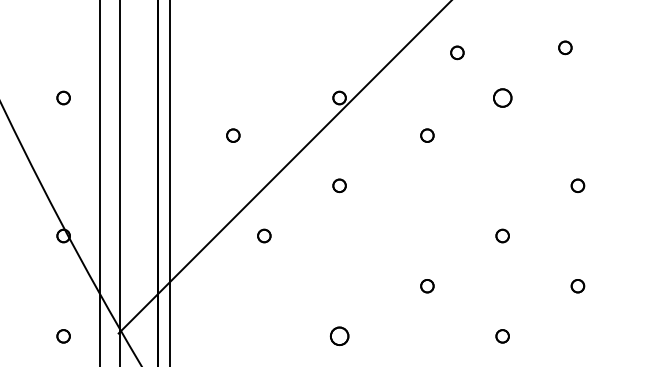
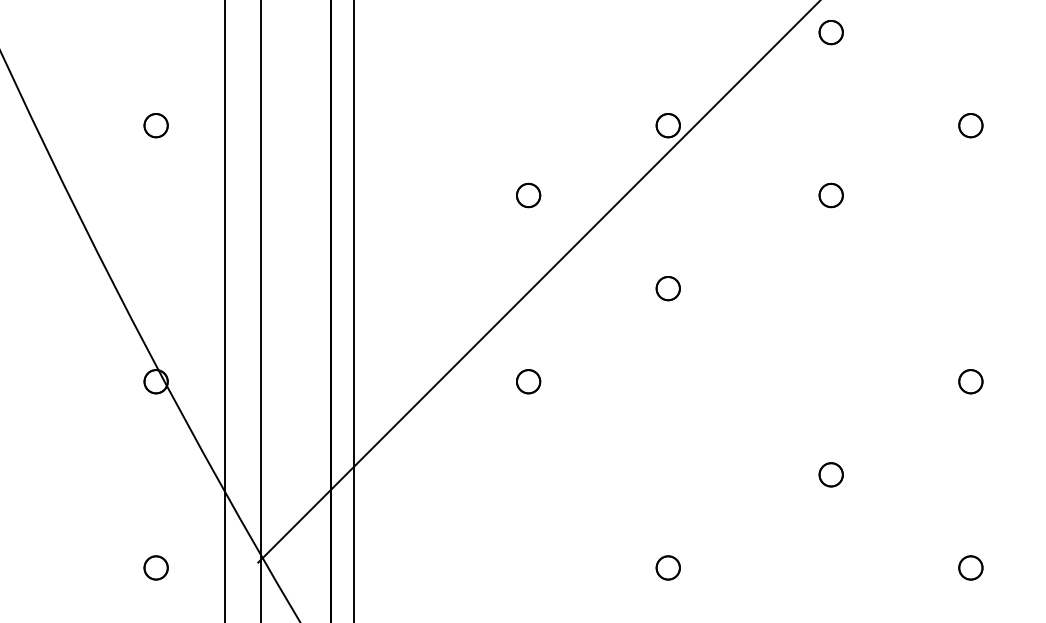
part: (457, 52) -> (831, 31), moved
part: (502, 97) -> (970, 124), size x0.71
part: (233, 135) -> (528, 195), moved
part: (339, 336) -> (668, 568), size x0.71

